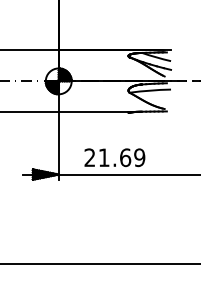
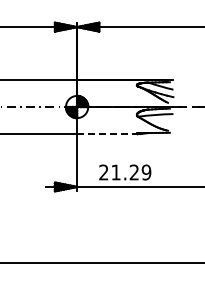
line: (94, 112) -> (107, 133), solid -> dashed
text: (125, 157) -> (134, 172), 21.69 -> 21.29

